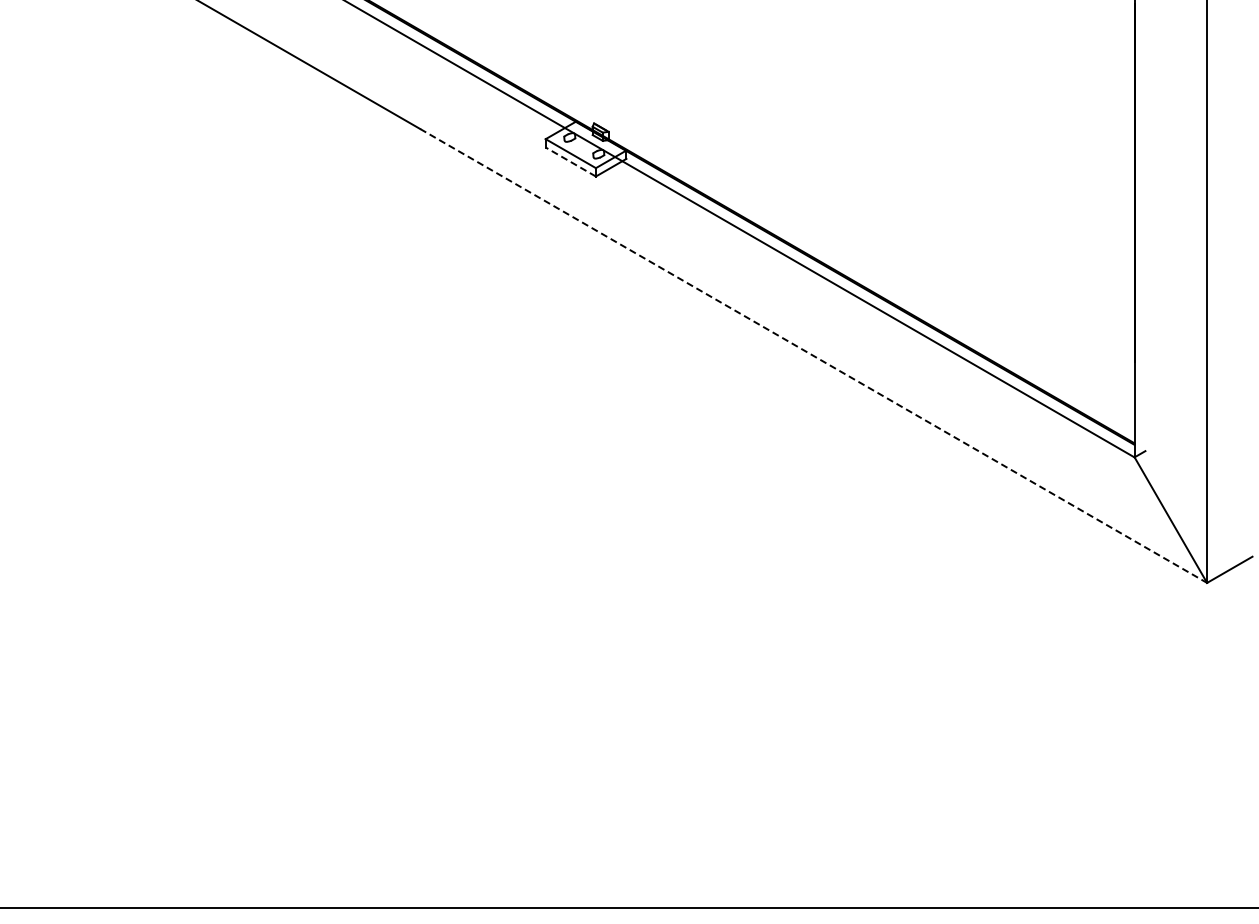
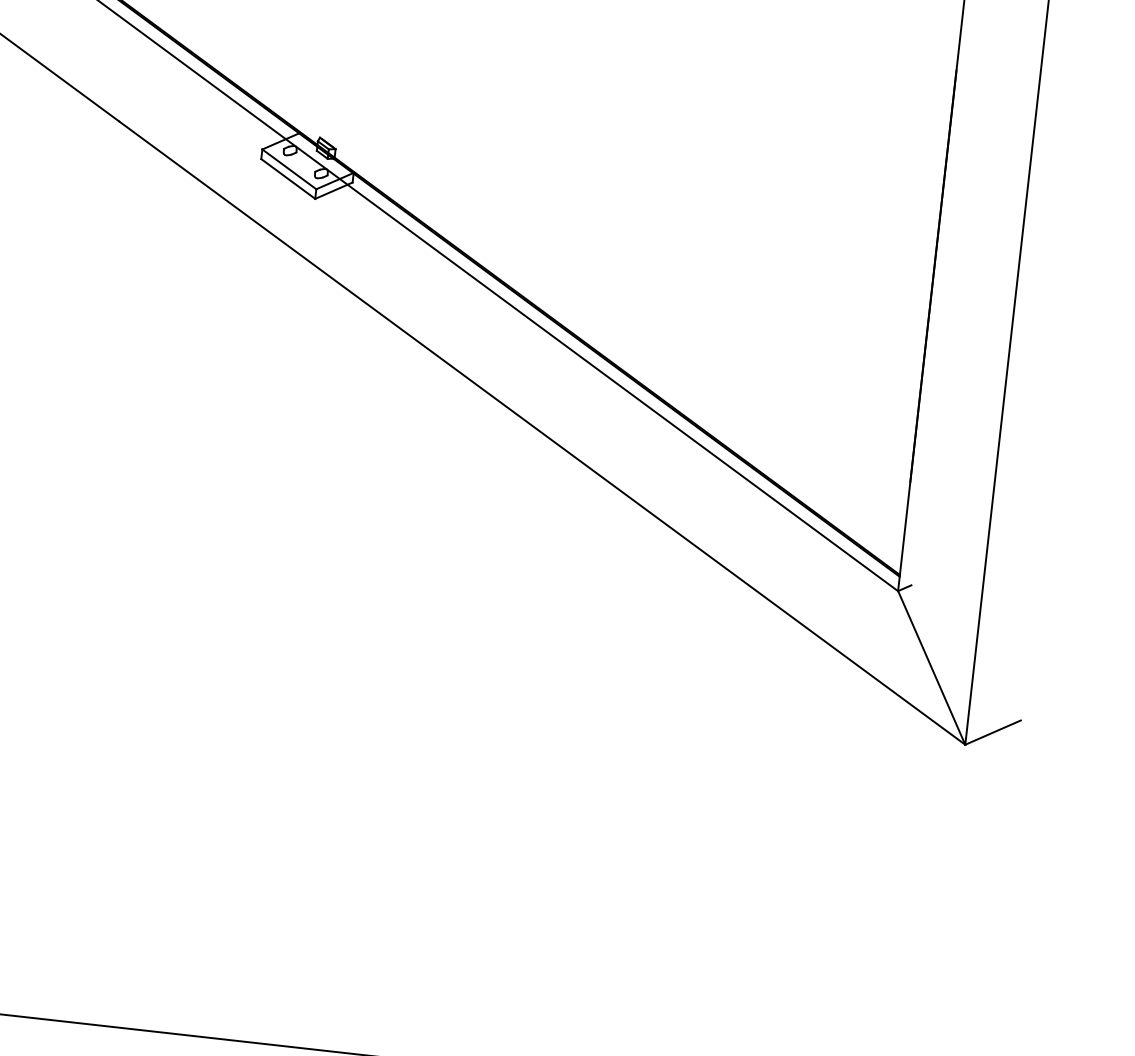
line: (570, 162) -> (287, 179), dashed -> solid
line: (814, 356) -> (543, 433), dashed -> solid

